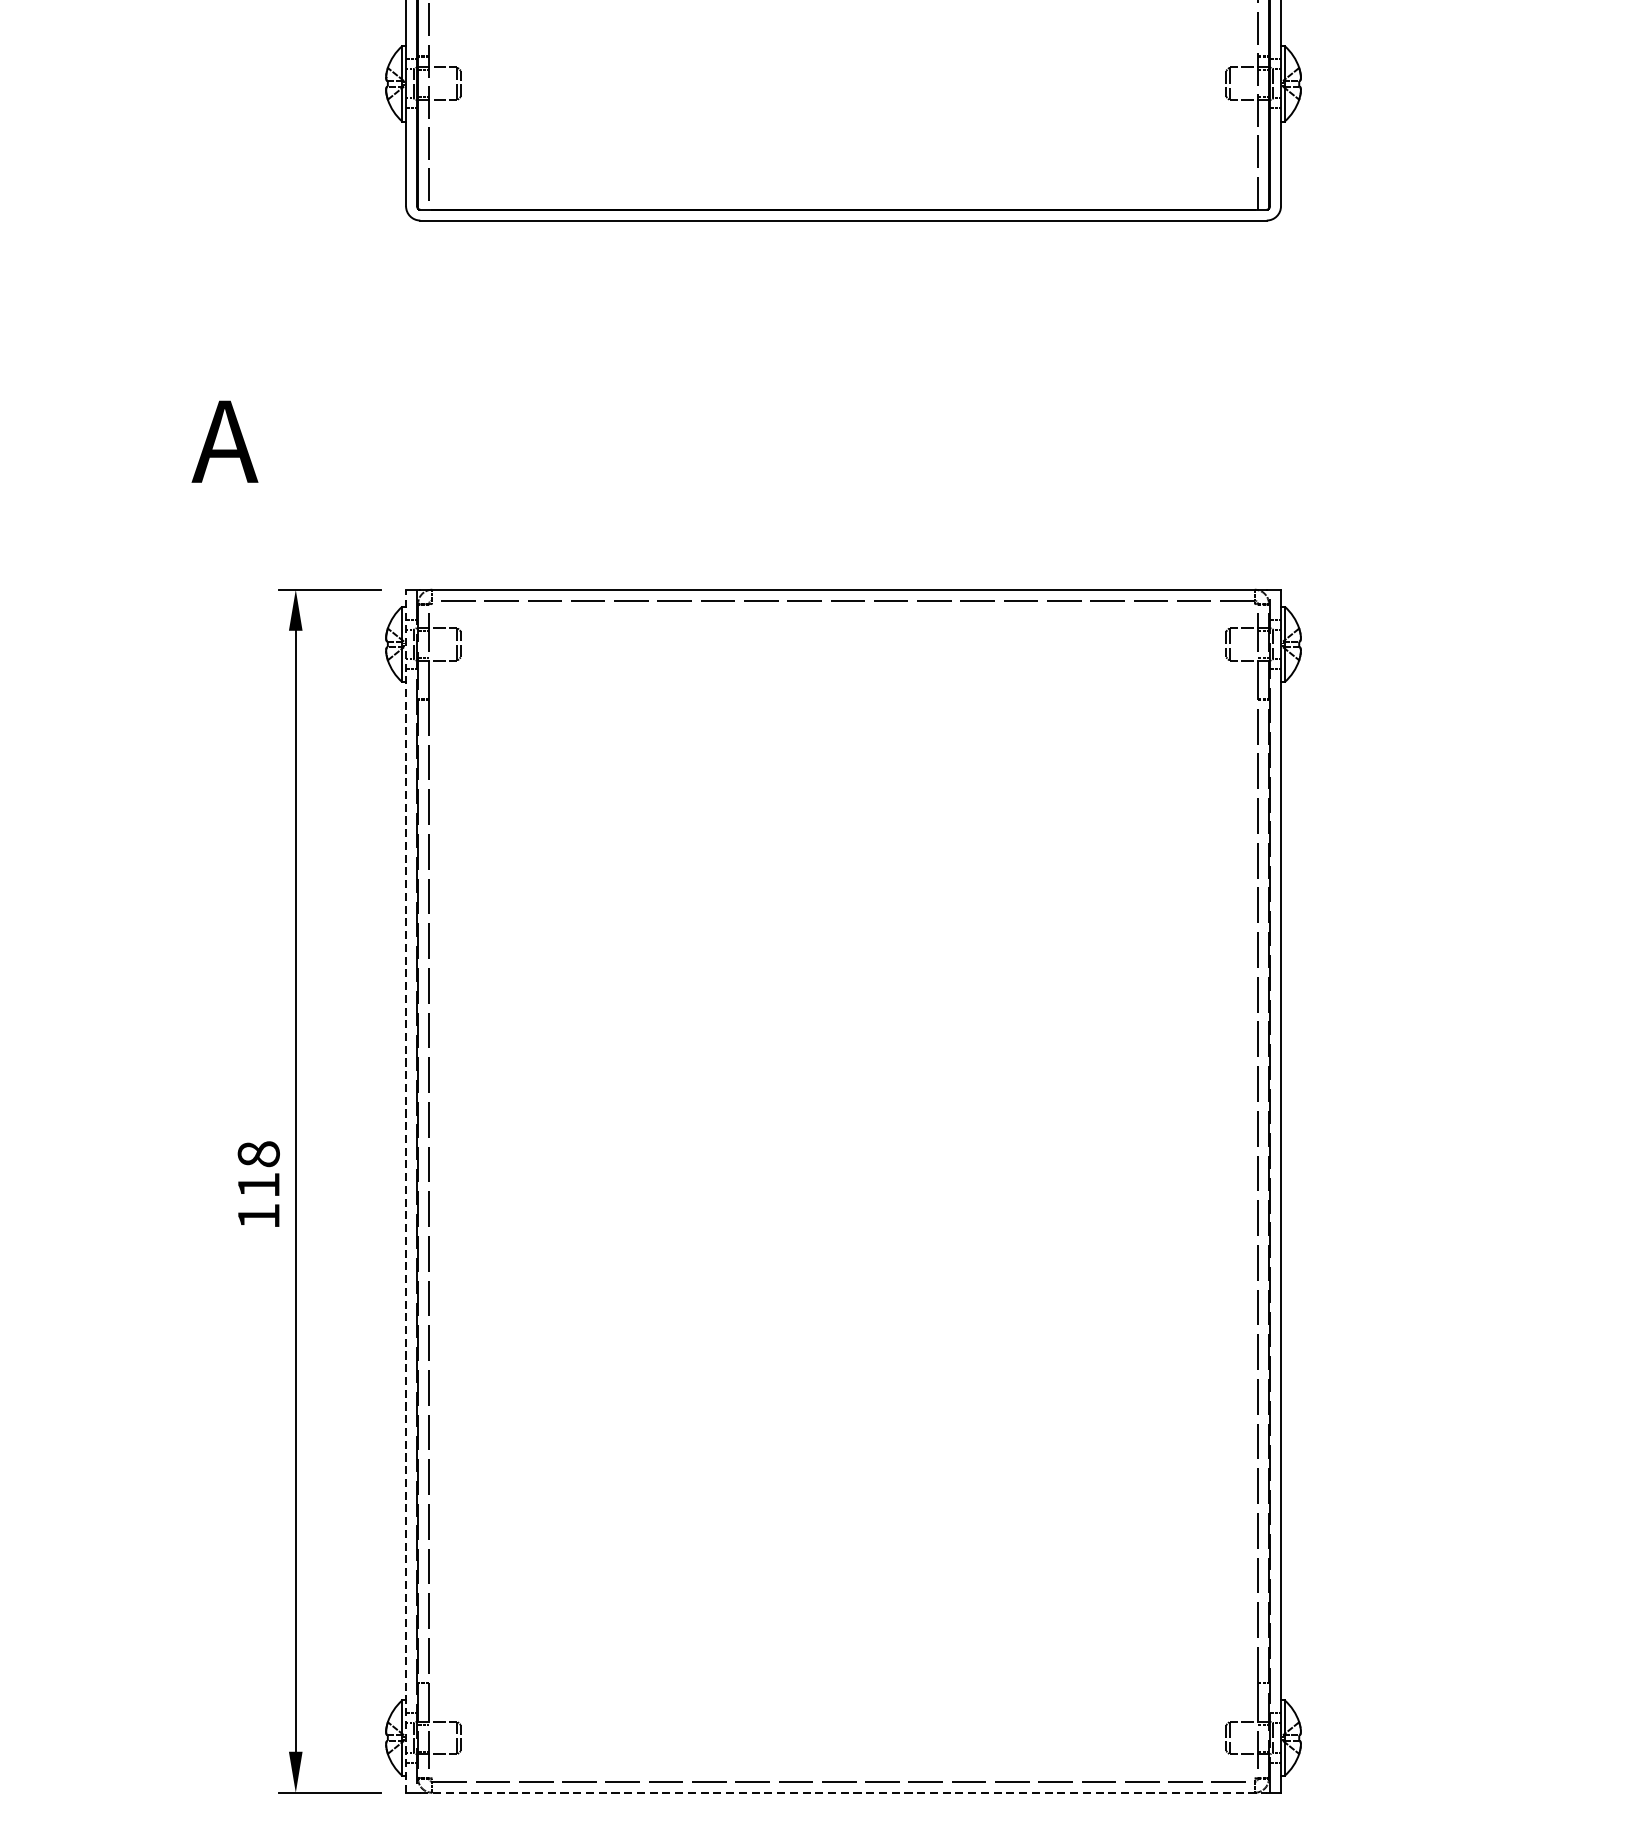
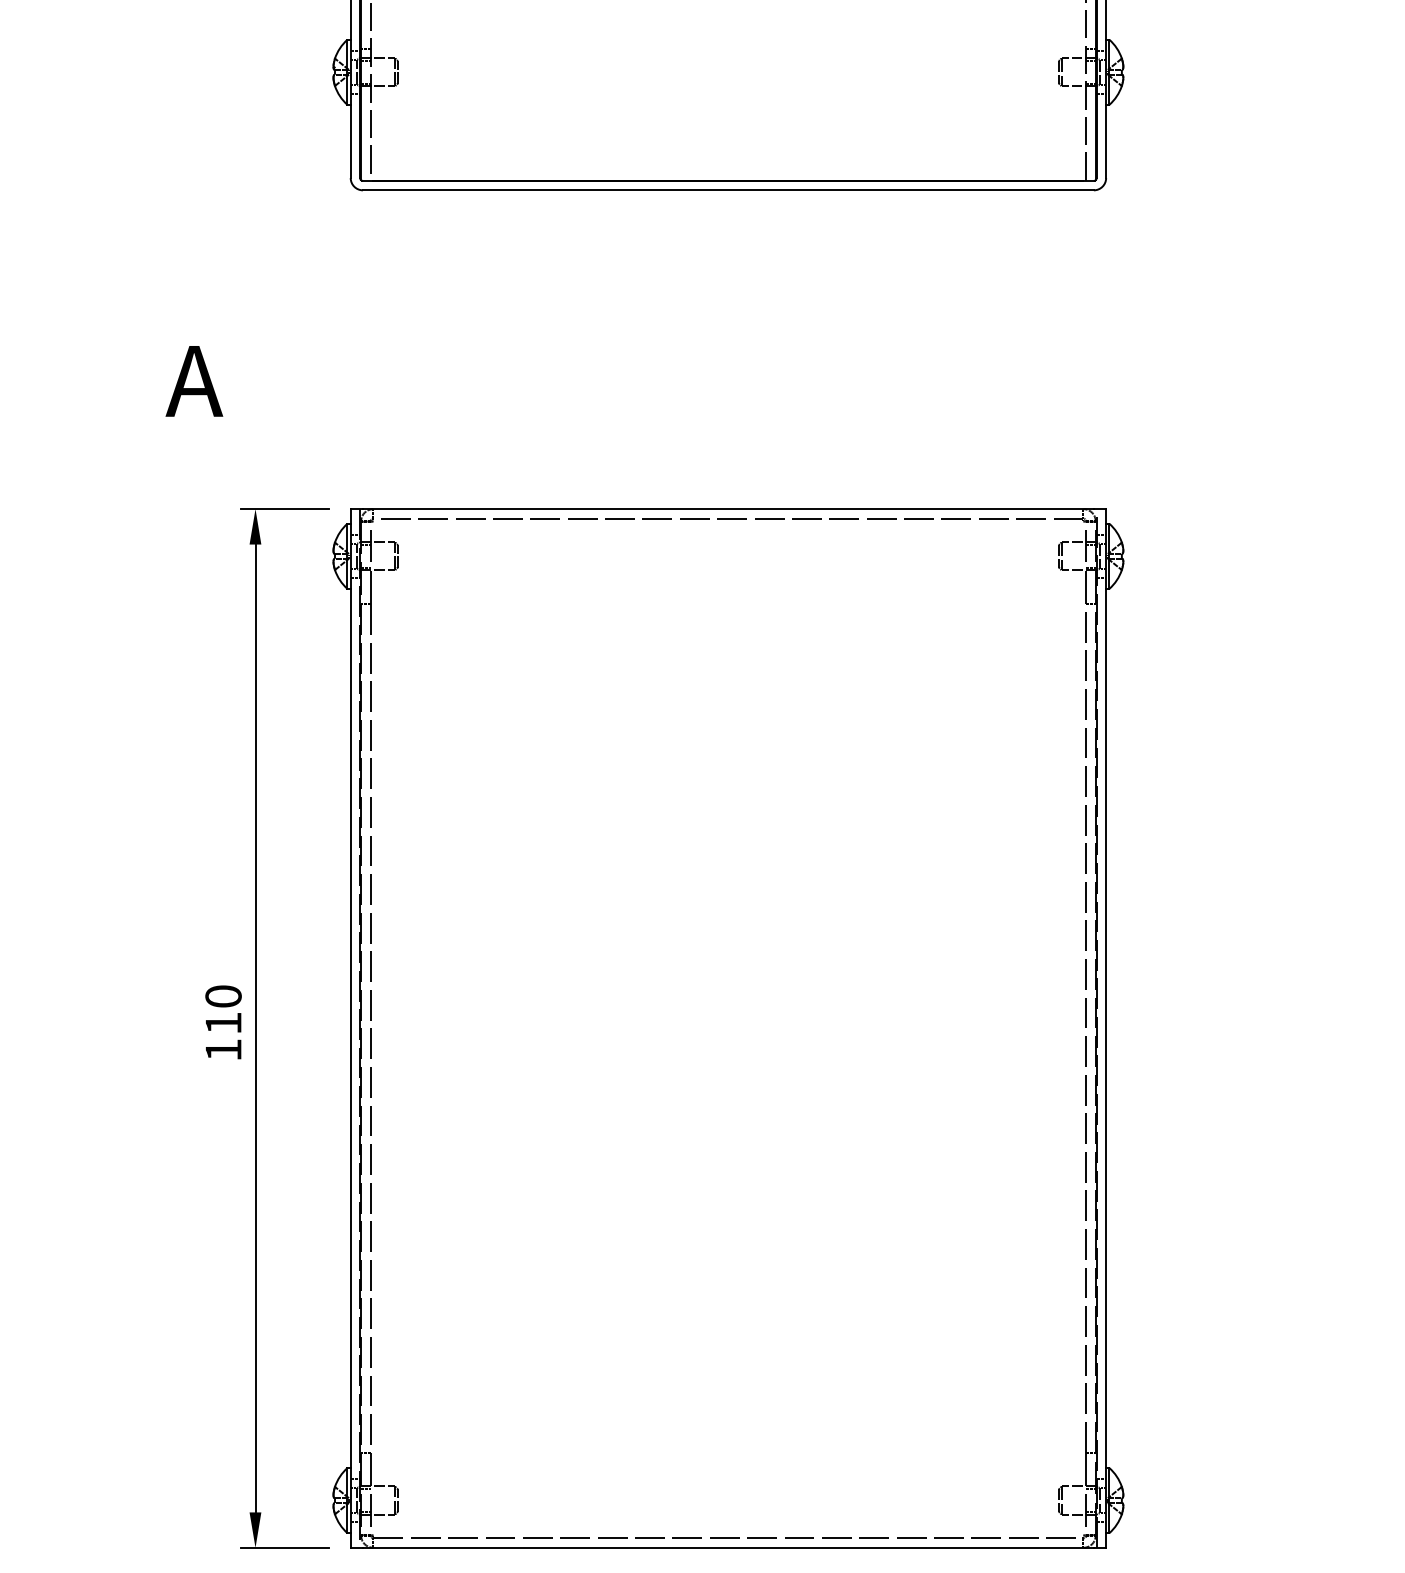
text: (258, 1154) -> (223, 996), 118 -> 110
line: (405, 1190) -> (350, 1027), dashed -> solid
line: (843, 1792) -> (728, 1547), dashed -> solid

